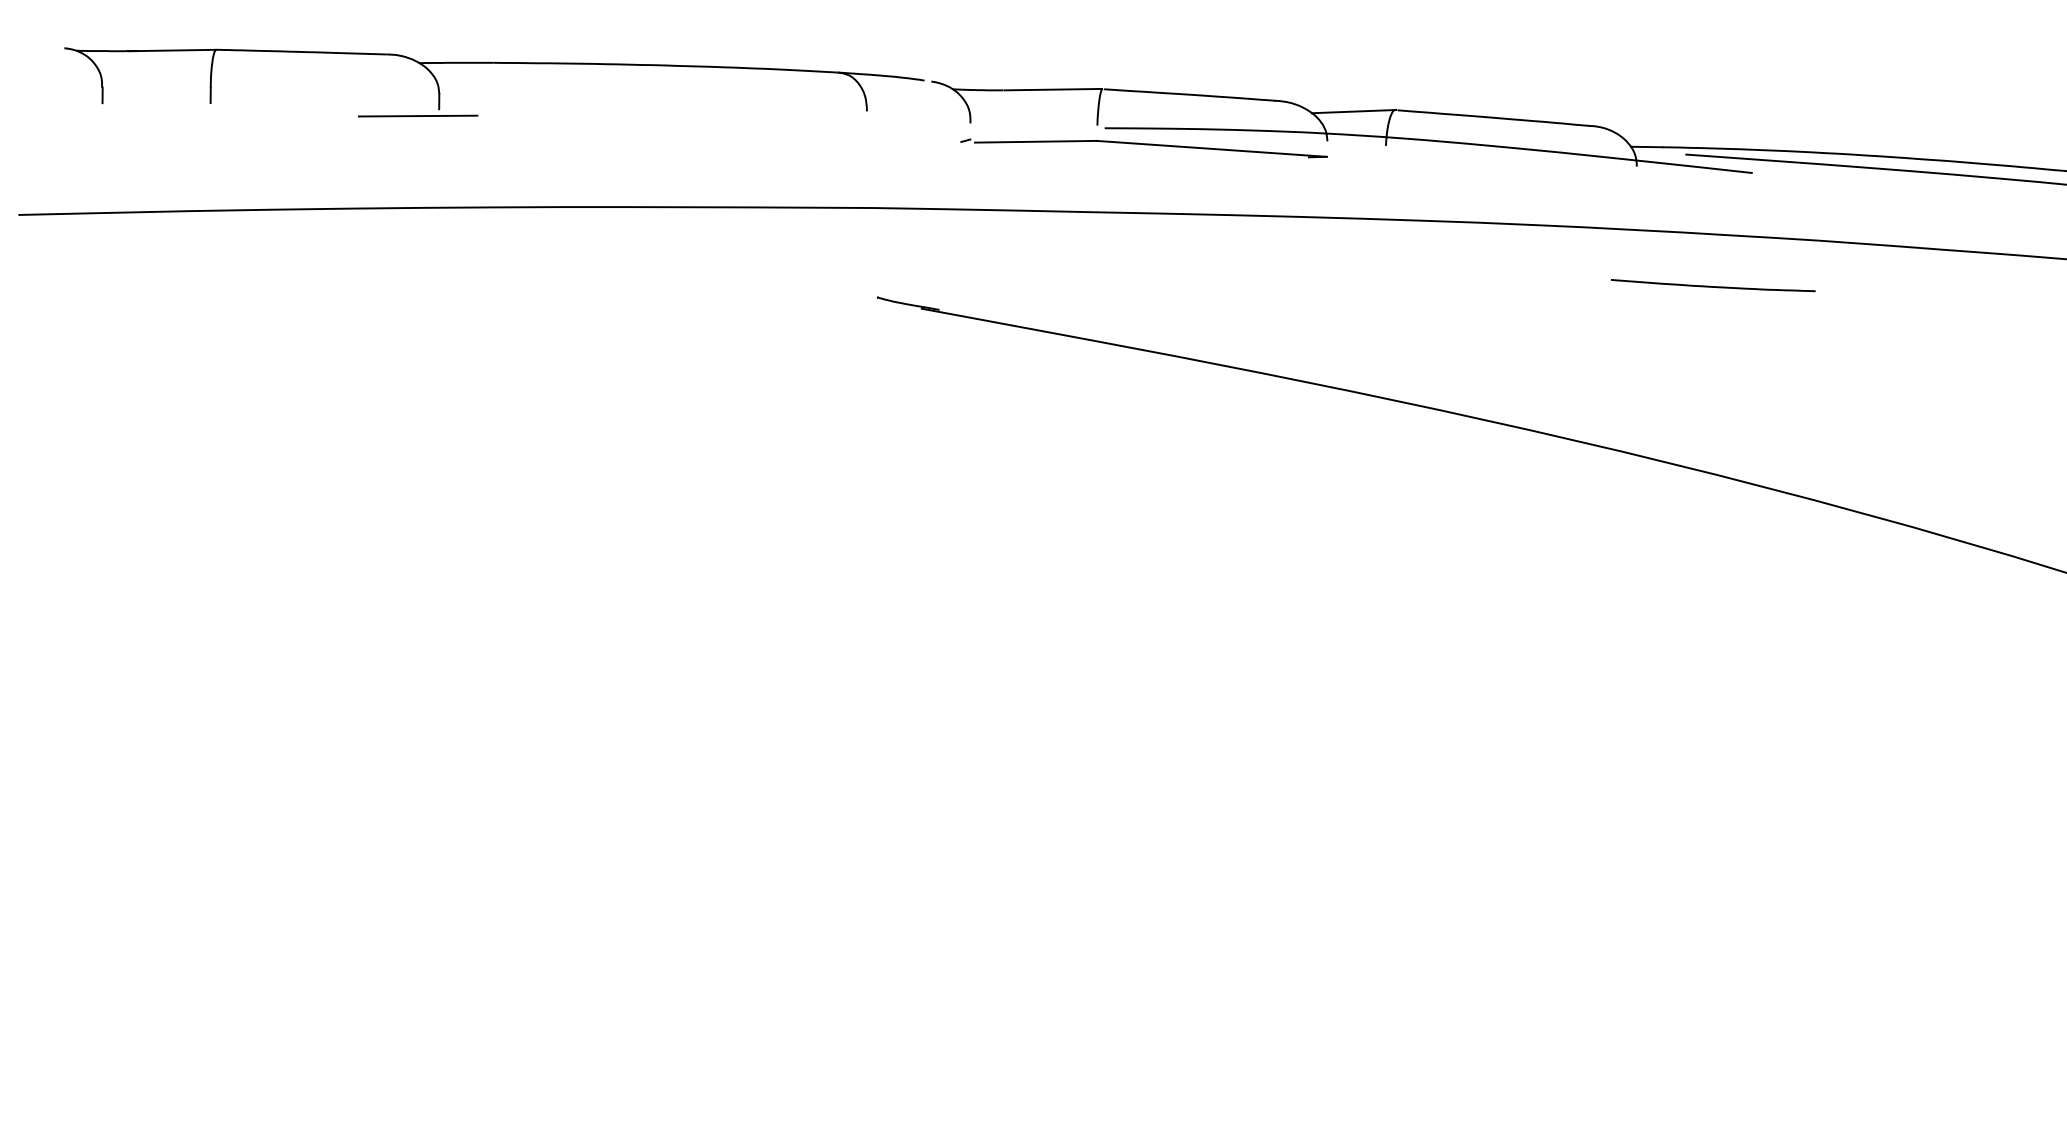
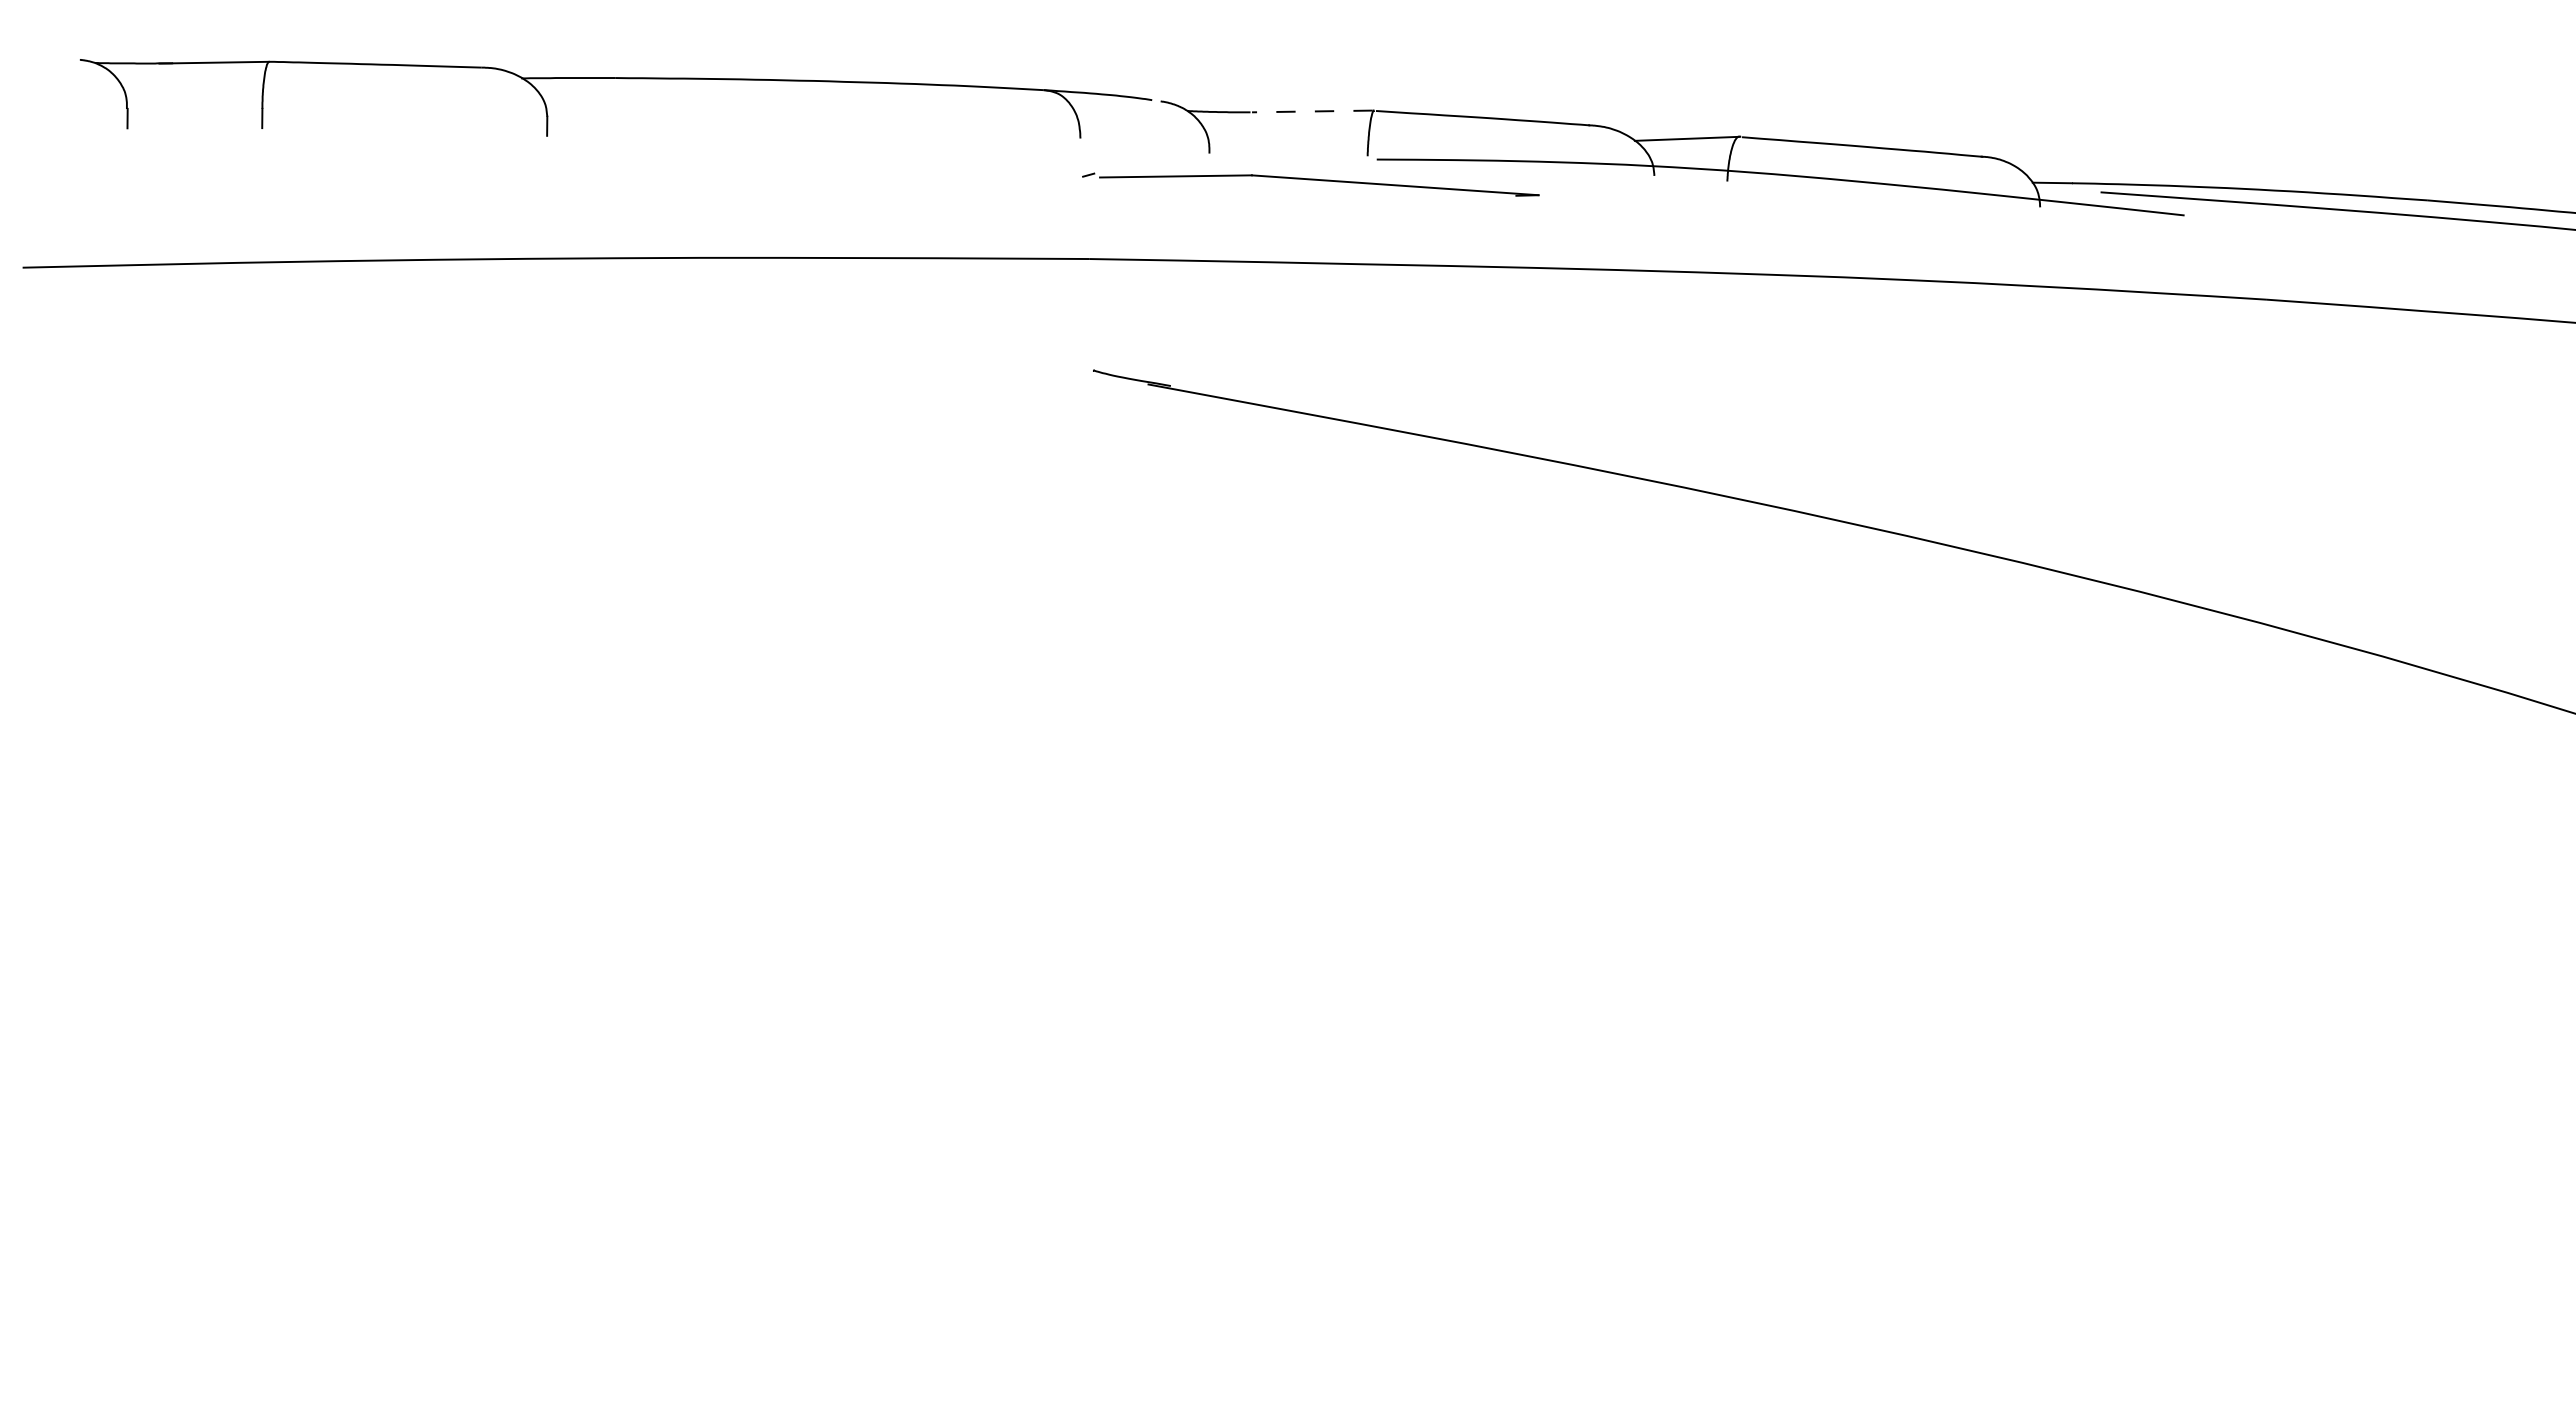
line: (1052, 89) -> (1311, 111), solid -> dashed
line: (417, 115) -> (520, 143), removed
part: (1143, 148) -> (1310, 184), moved
curve: (1712, 286) -> (2134, 356), removed

